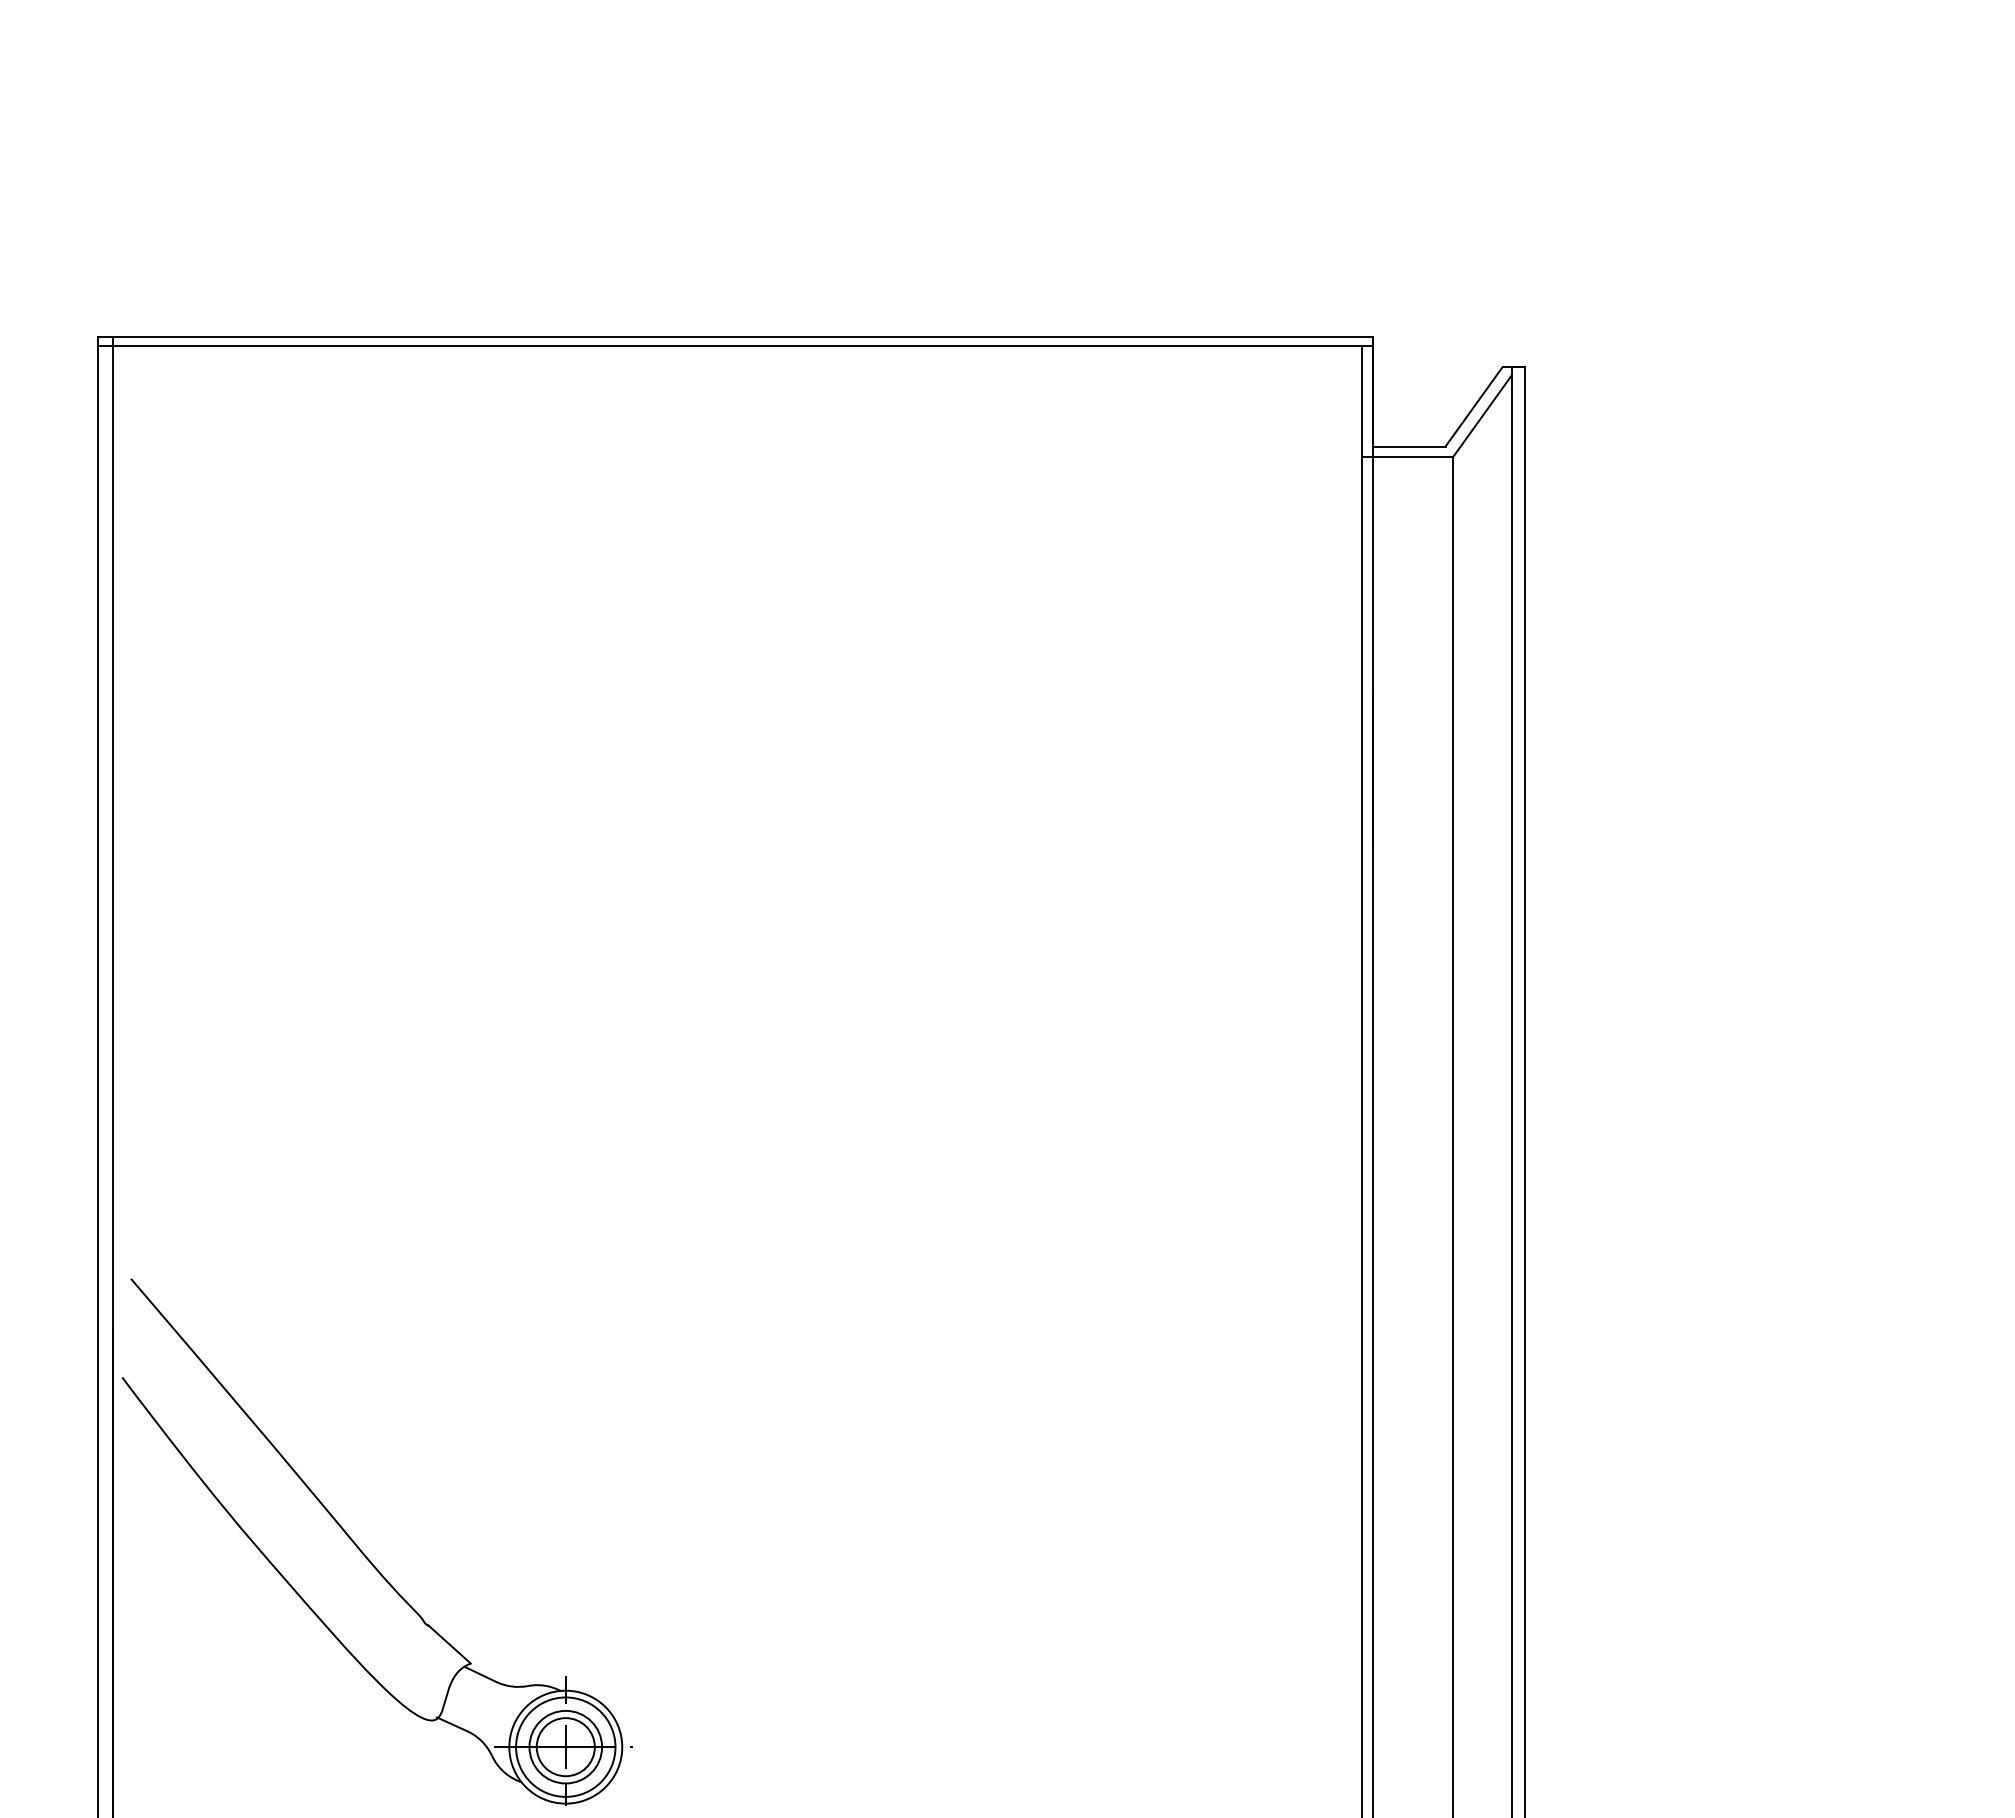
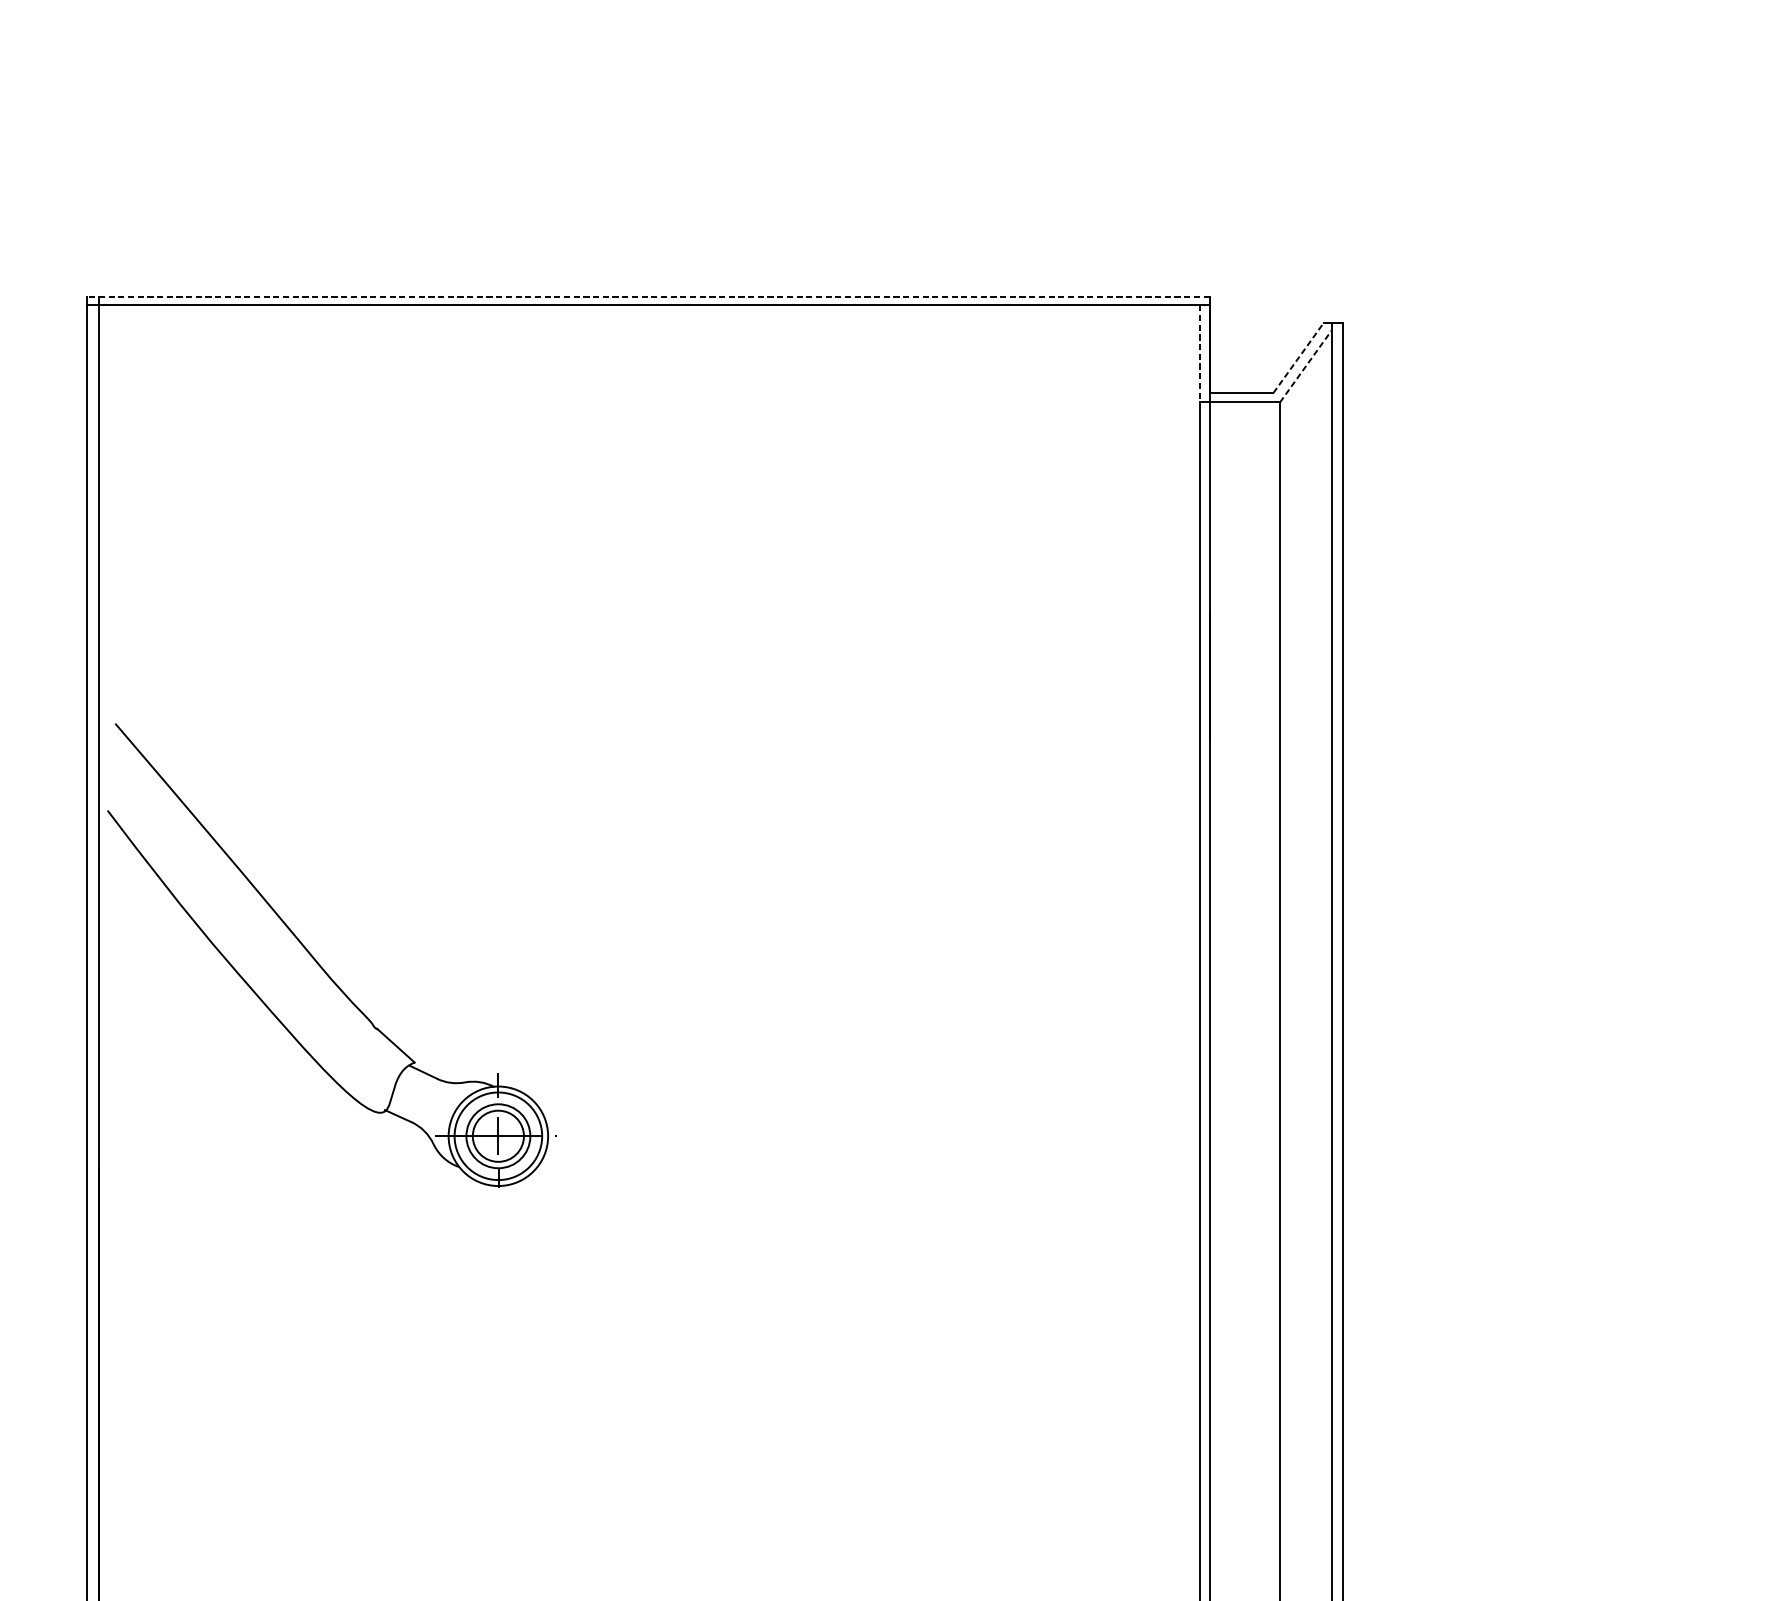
line: (735, 336) -> (647, 296), solid -> dashed
line: (1362, 402) -> (1200, 354), solid -> dashed
line: (1474, 406) -> (1298, 357), solid -> dashed
line: (1482, 415) -> (1305, 365), solid -> dashed
part: (364, 1553) -> (321, 965), moved

